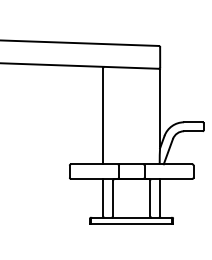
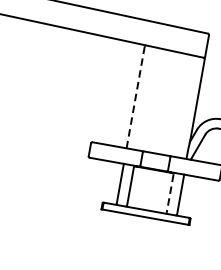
line: (103, 116) -> (135, 97), solid -> dashed
line: (150, 198) -> (170, 193), solid -> dashed

